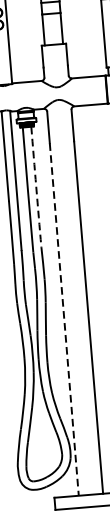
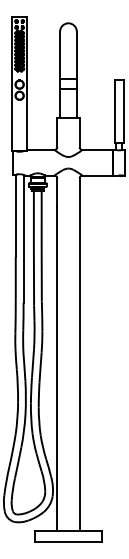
arc: (36, 187) -> (41, 246), dashed -> solid
line: (64, 319) -> (57, 369), dashed -> solid

